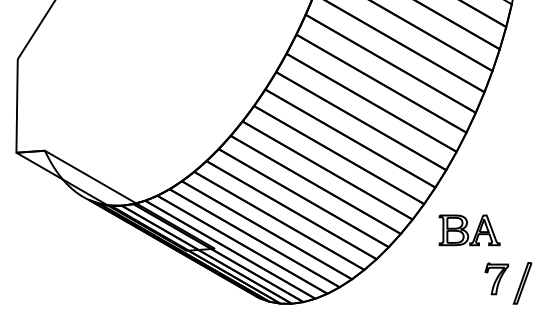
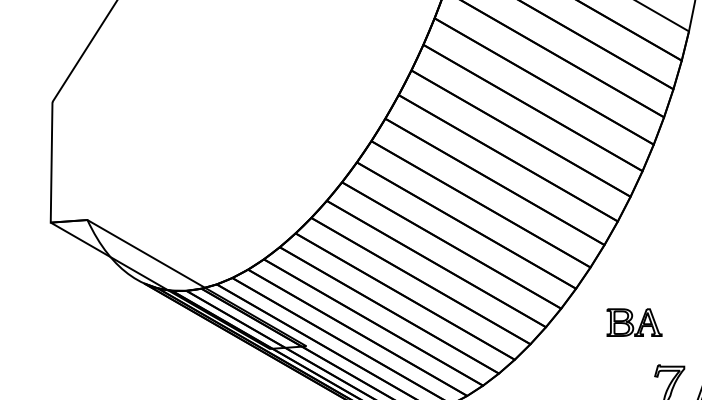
part: (469, 230) -> (634, 322), size x0.7

